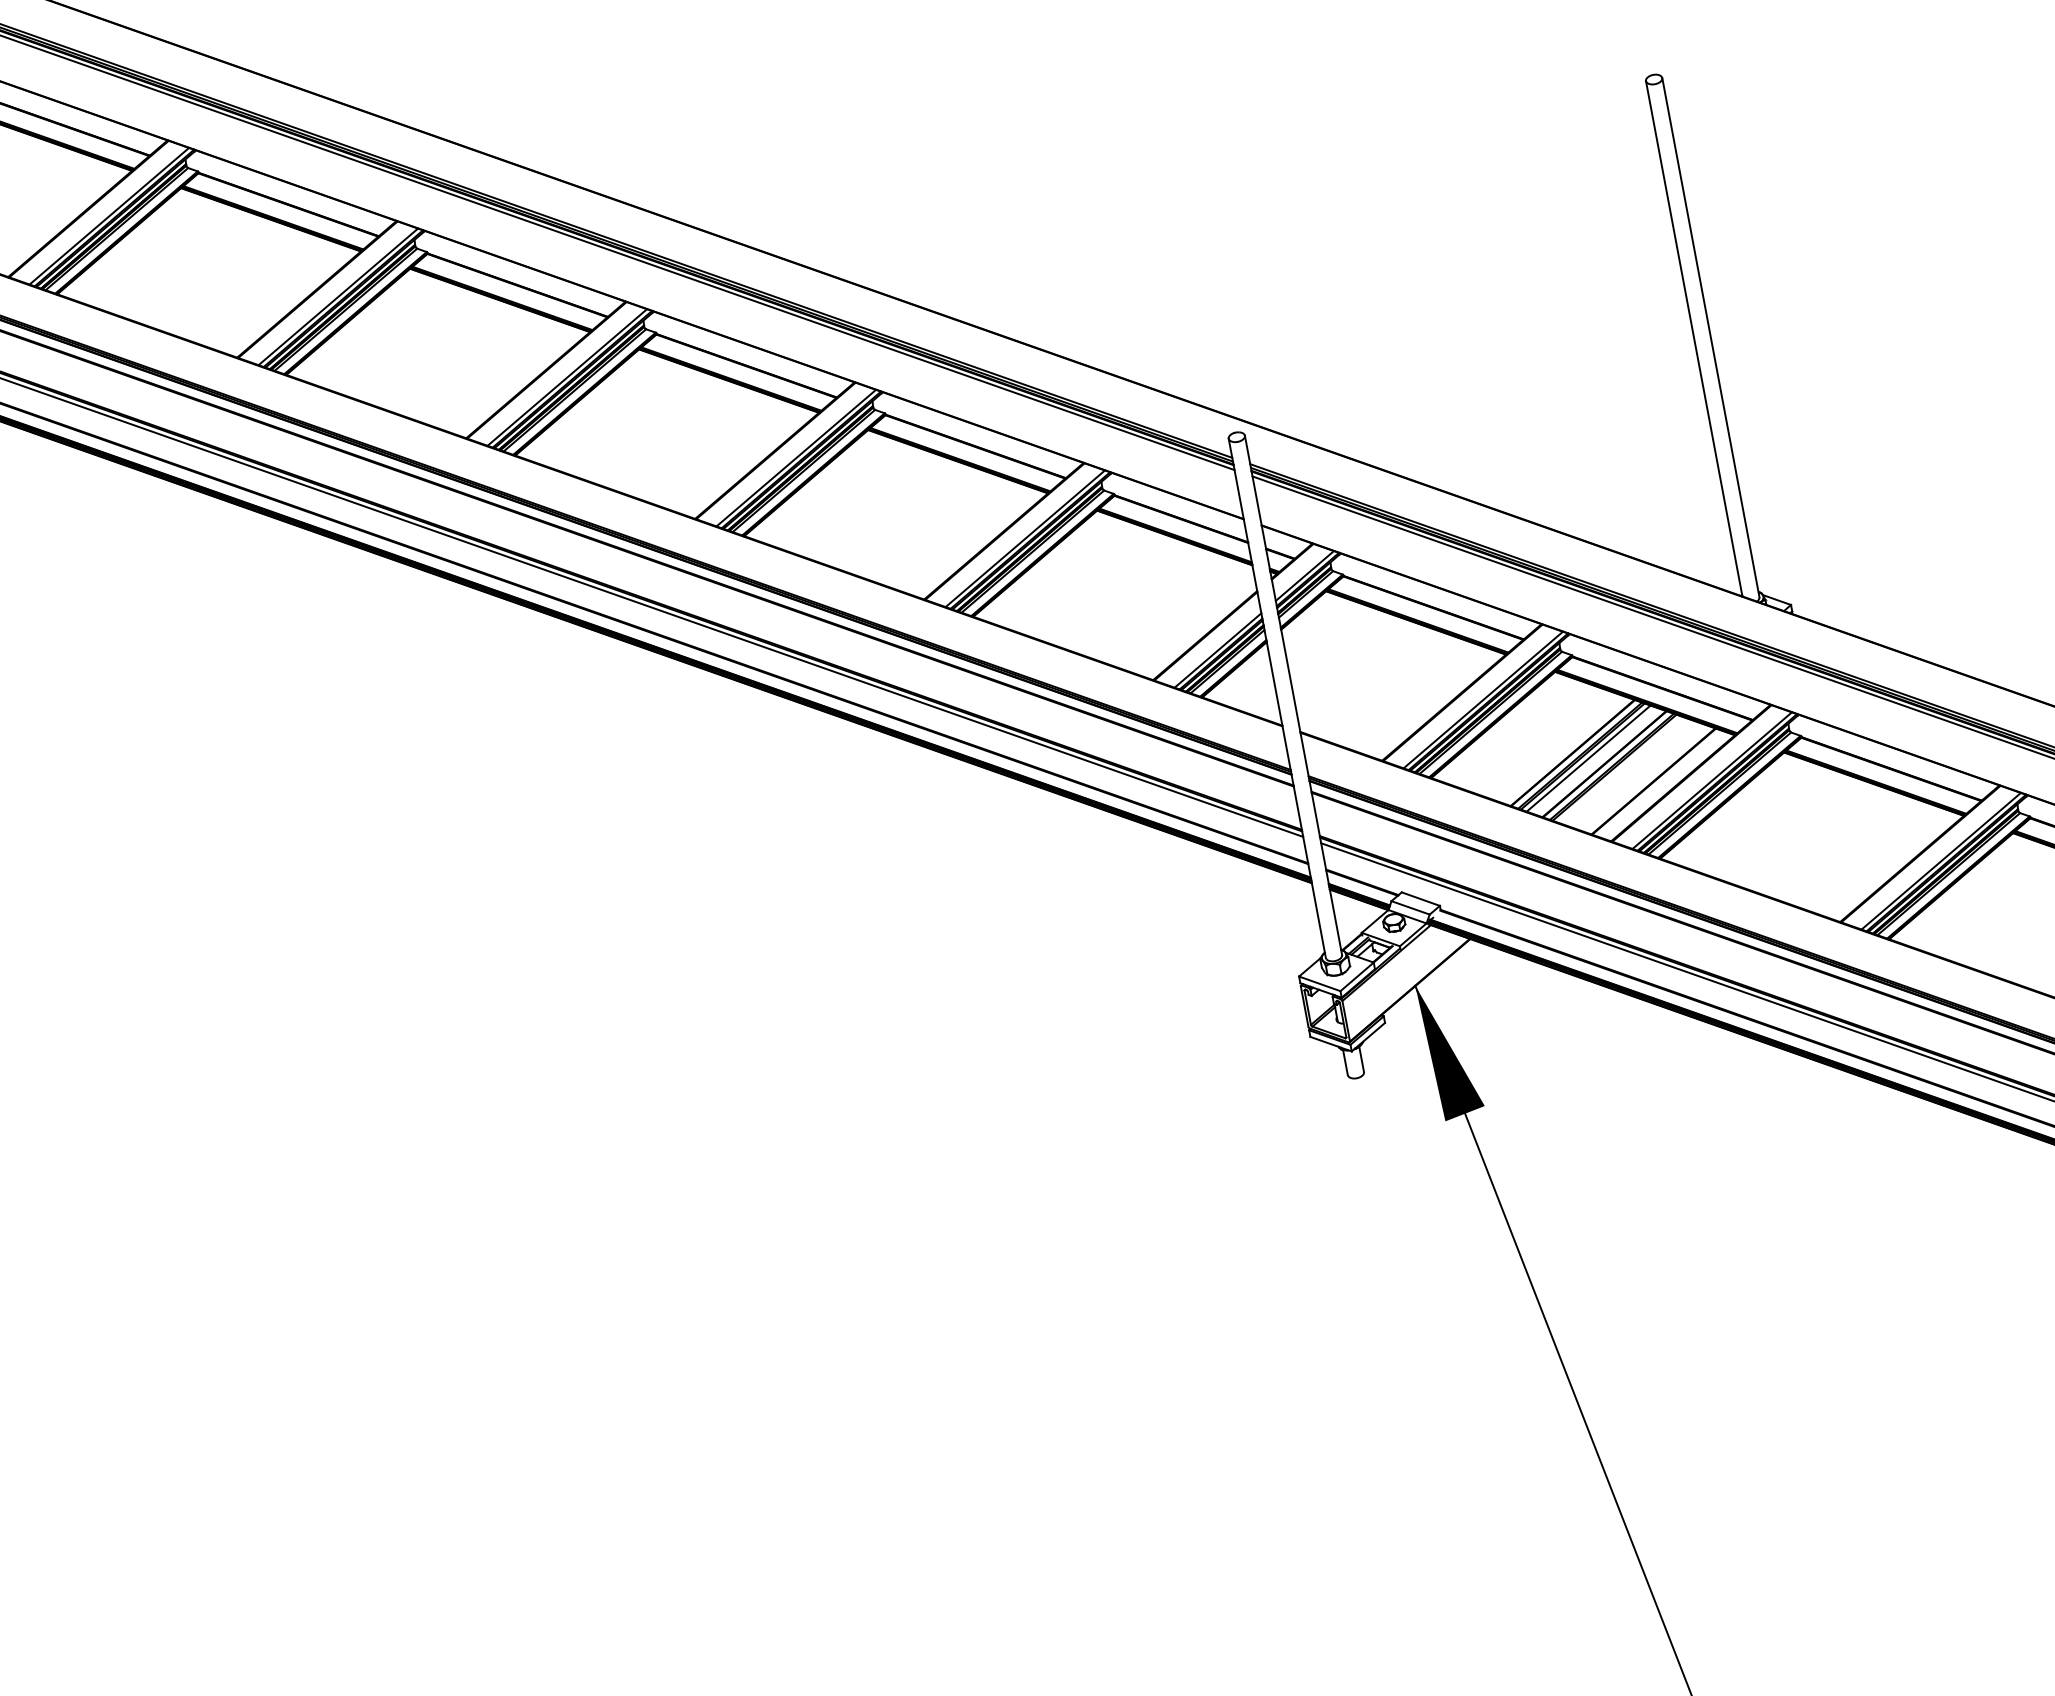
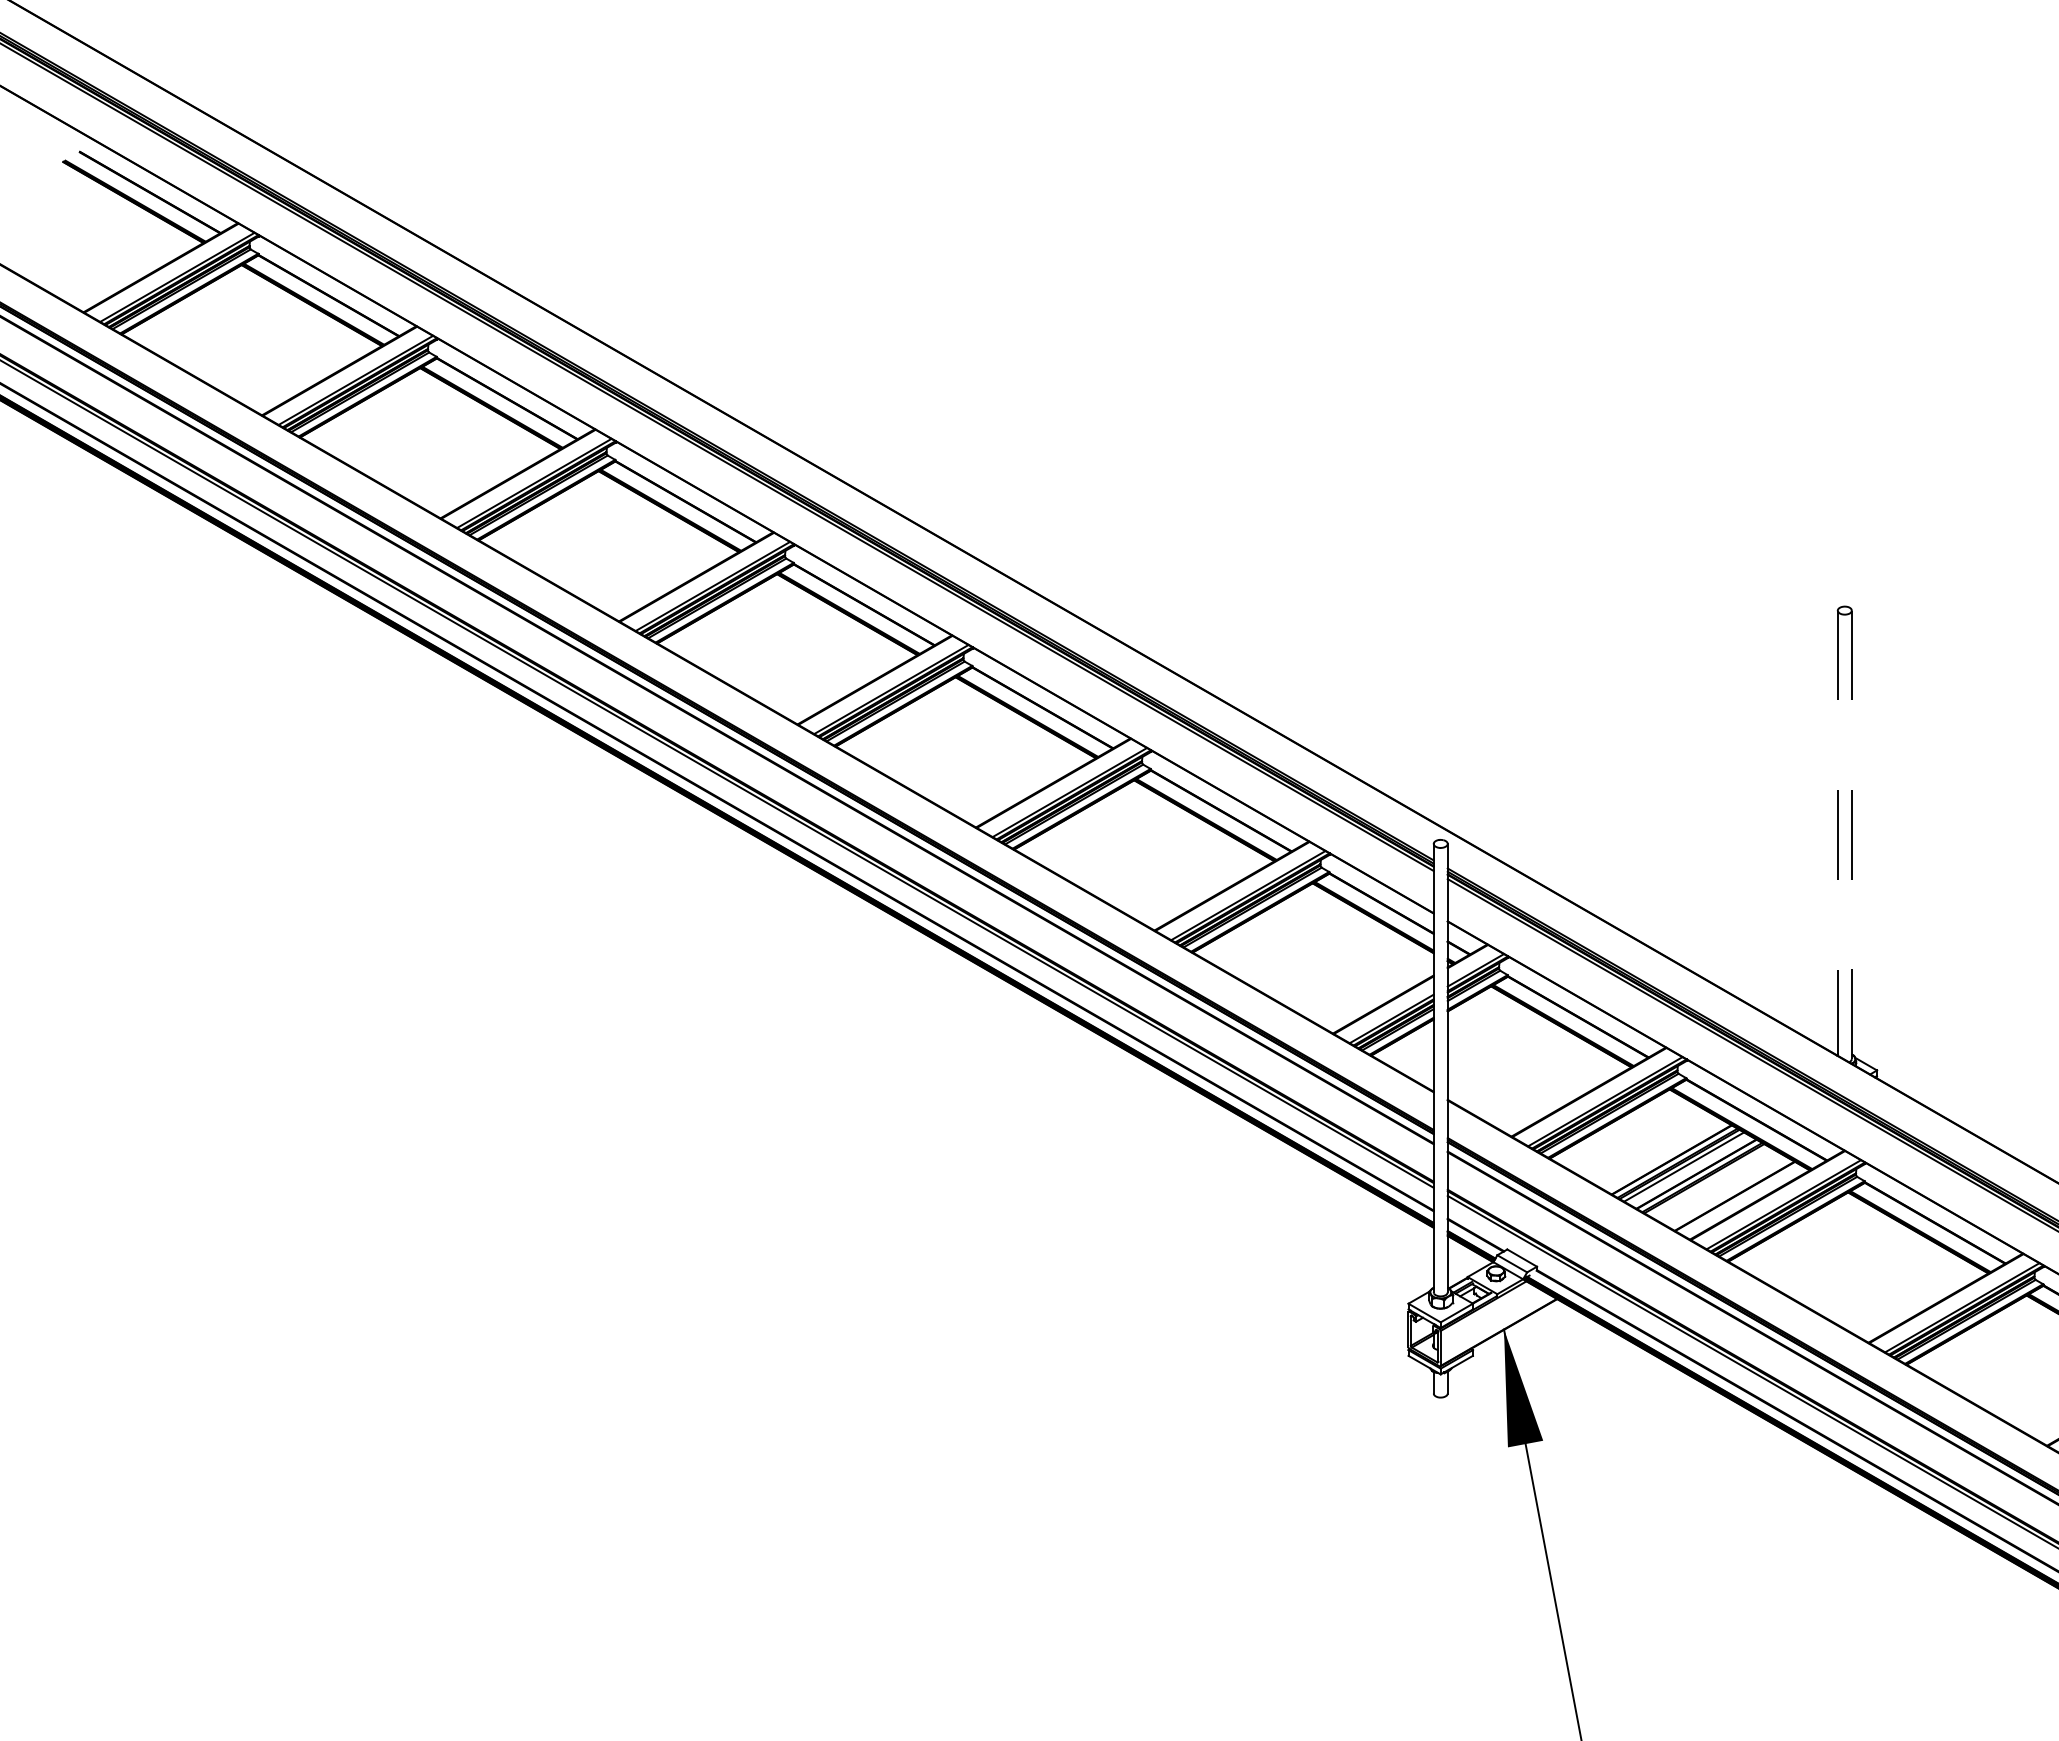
line: (1710, 337) -> (1851, 834), solid -> dashed
line: (1693, 339) -> (1837, 833), solid -> dashed

